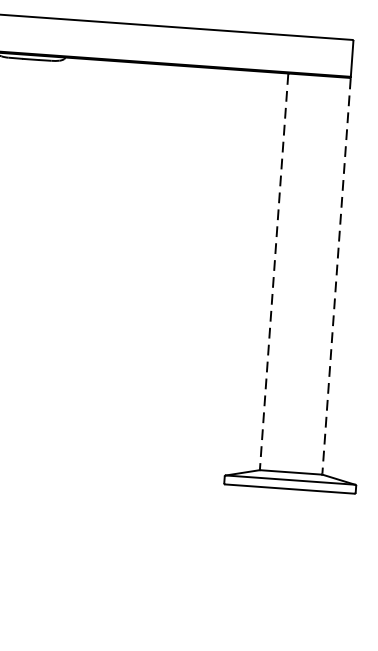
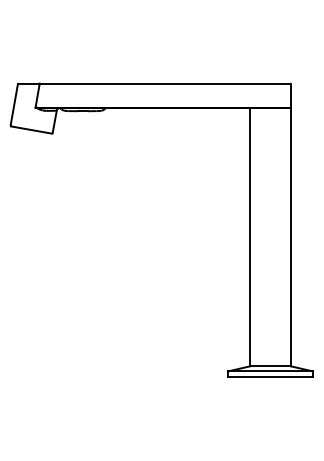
line: (274, 272) -> (250, 237), dashed -> solid
line: (336, 276) -> (290, 237), dashed -> solid

